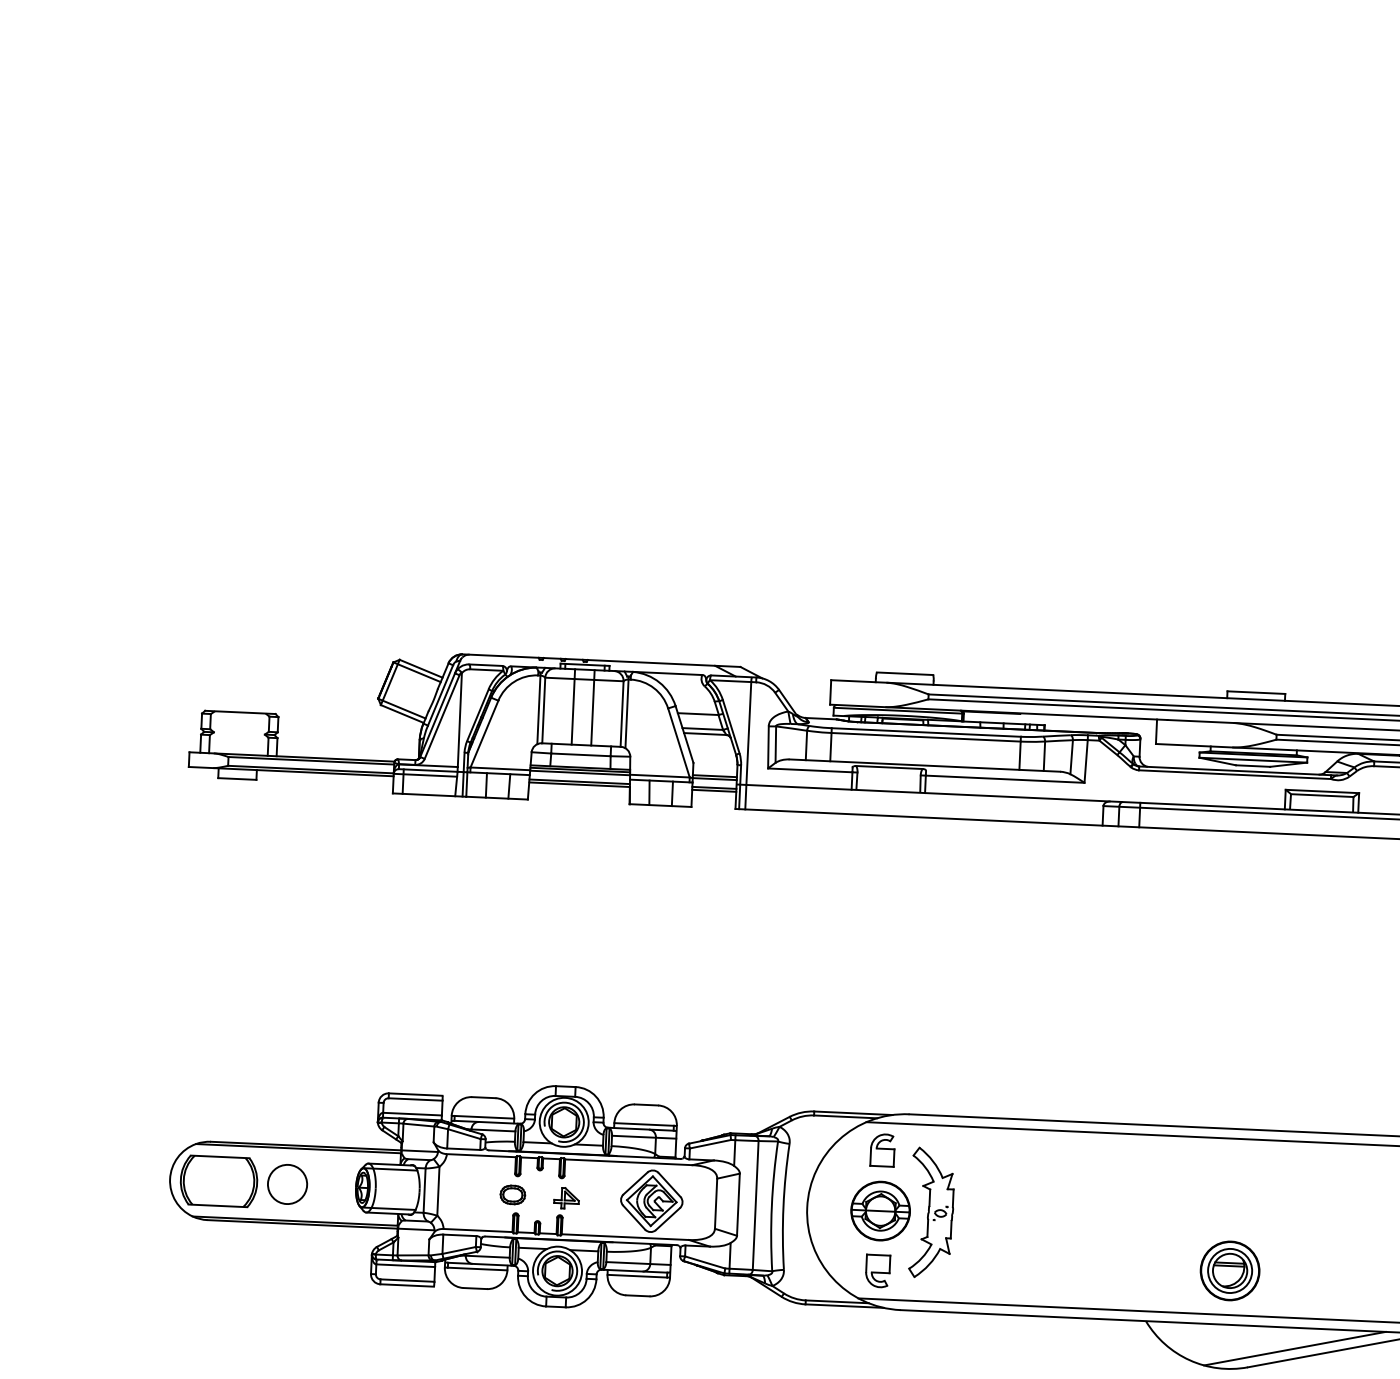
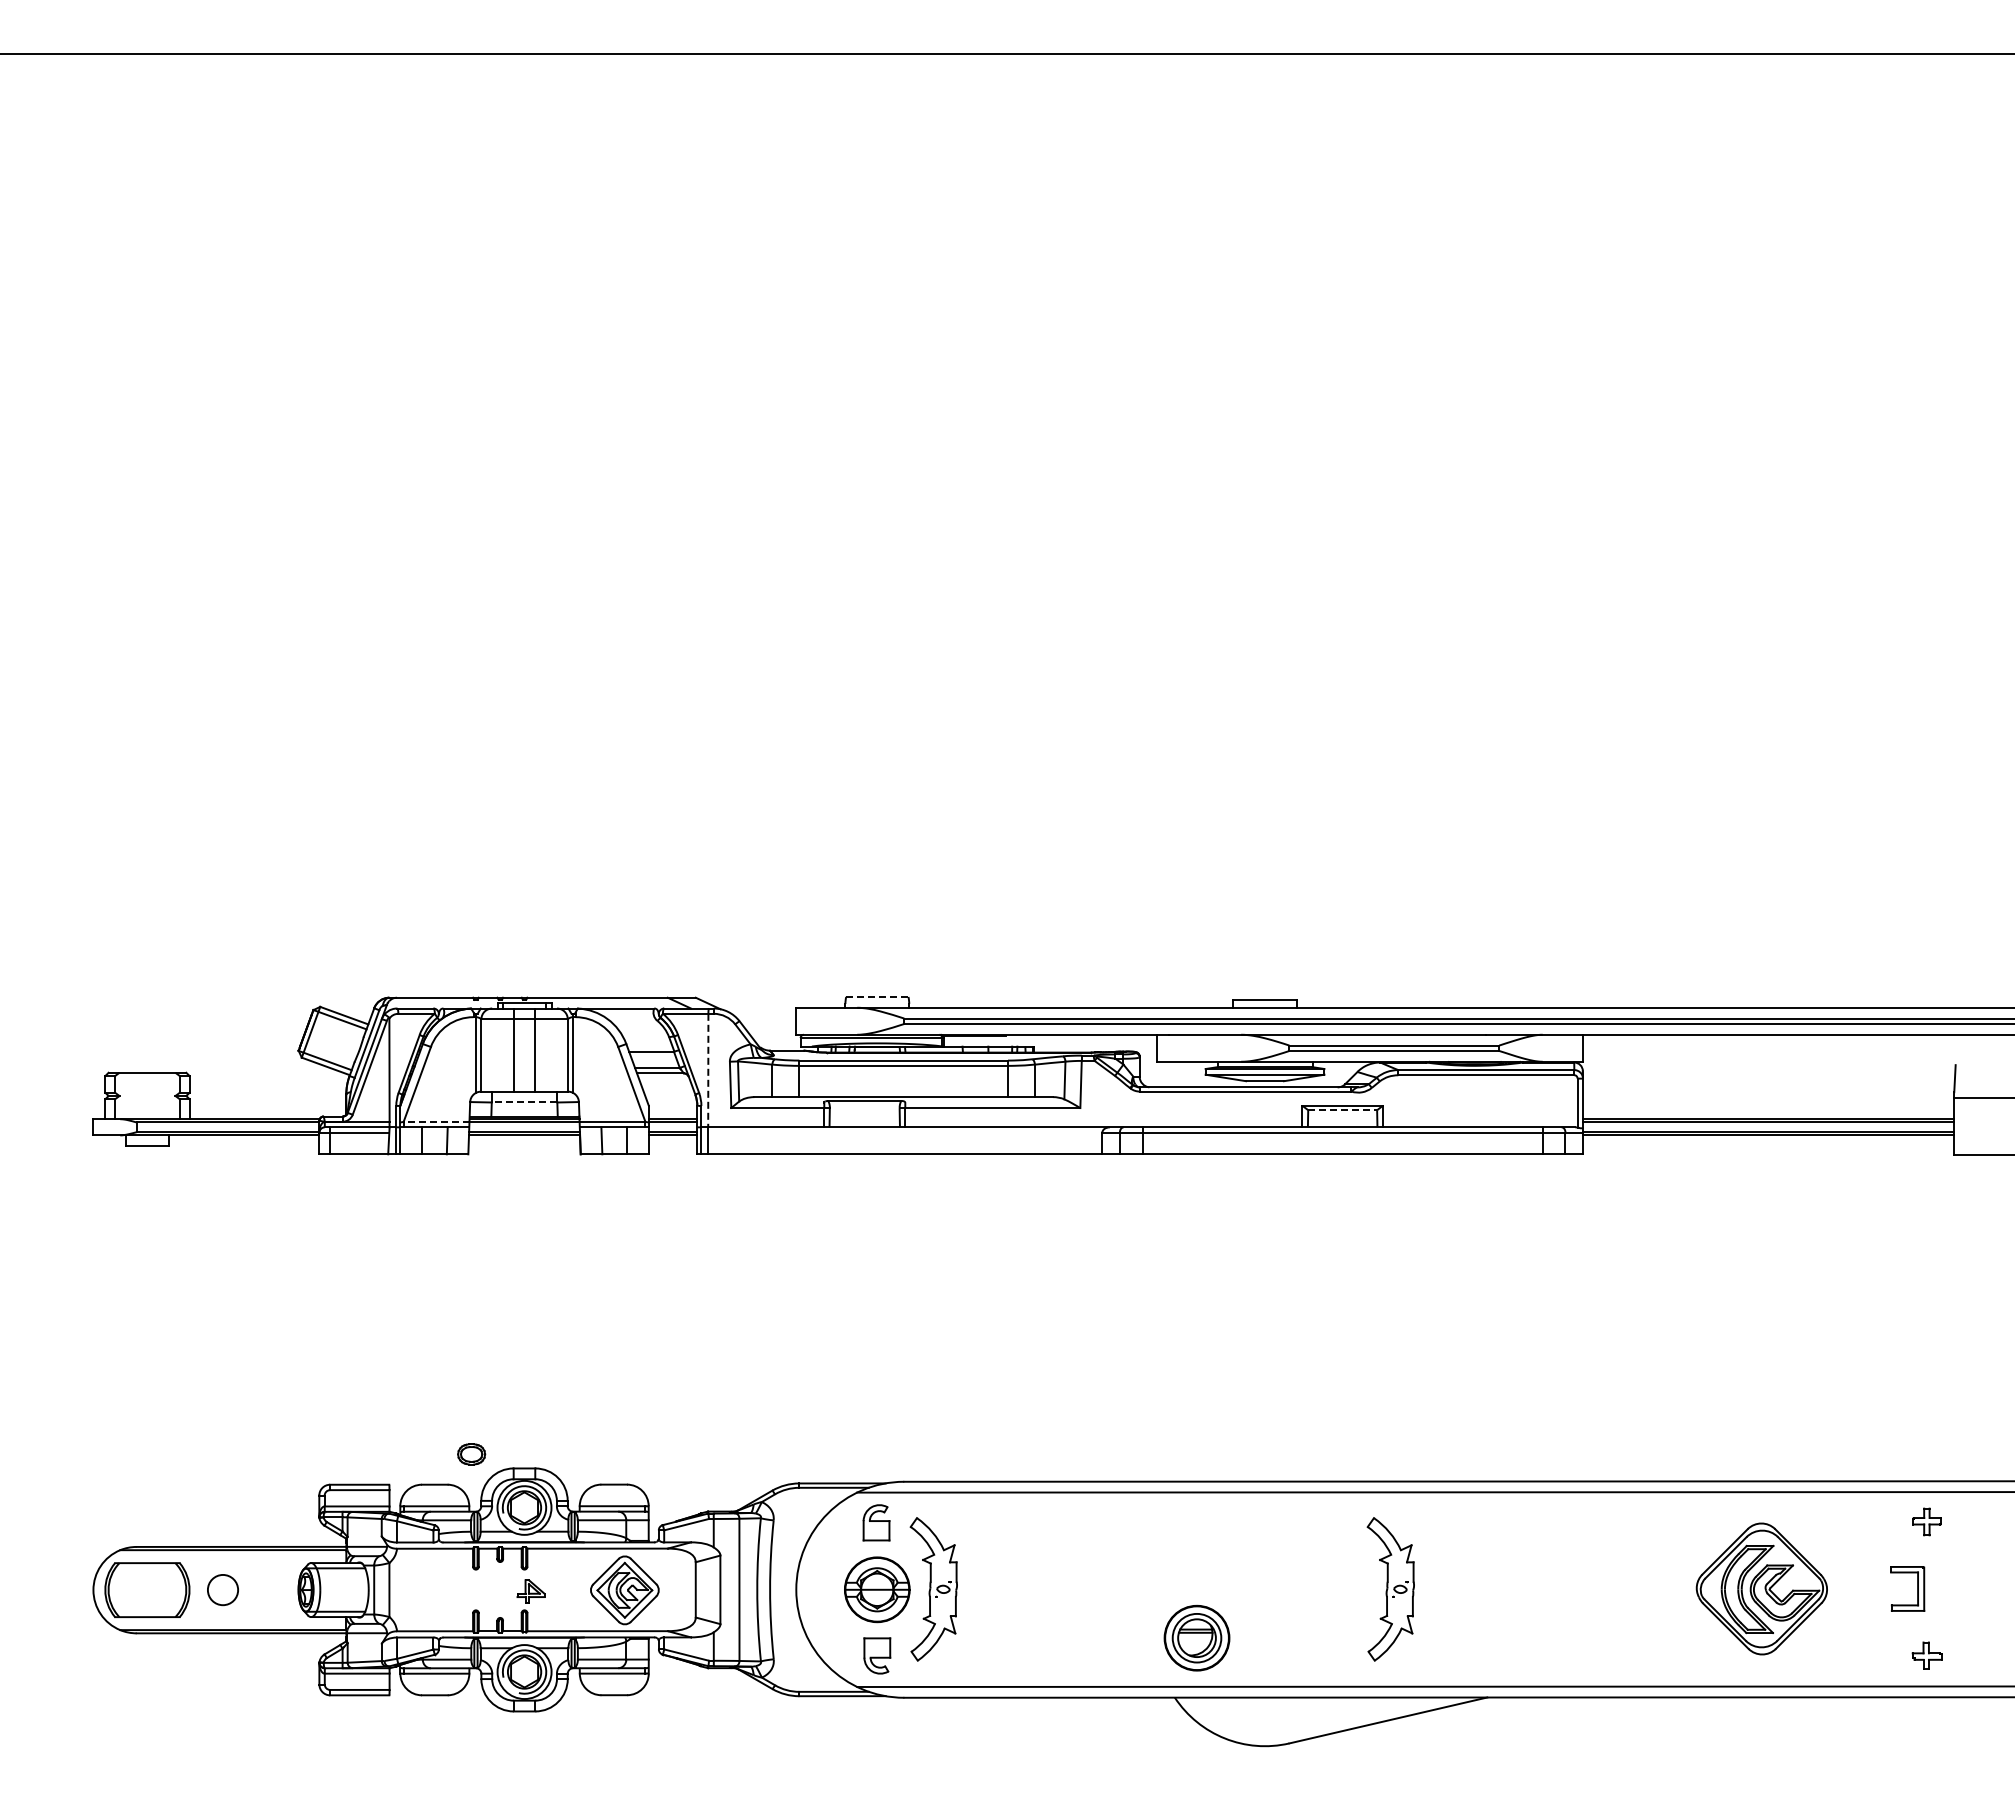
line: (905, 673) -> (877, 996), solid -> dashed
line: (749, 733) -> (708, 1070), solid -> dashed
line: (580, 754) -> (524, 1102), solid -> dashed
line: (500, 768) -> (436, 1121), solid -> dashed
line: (1322, 795) -> (1343, 1110), solid -> dashed
circle: (287, 1183) -> (222, 1589), size x0.7
part: (512, 1195) -> (471, 1454), moved
part: (1345, 1231) -> (1390, 1589), added
part: (1229, 1270) -> (1196, 1637), moved
line: (1295, 1348) -> (1340, 1720), removed

